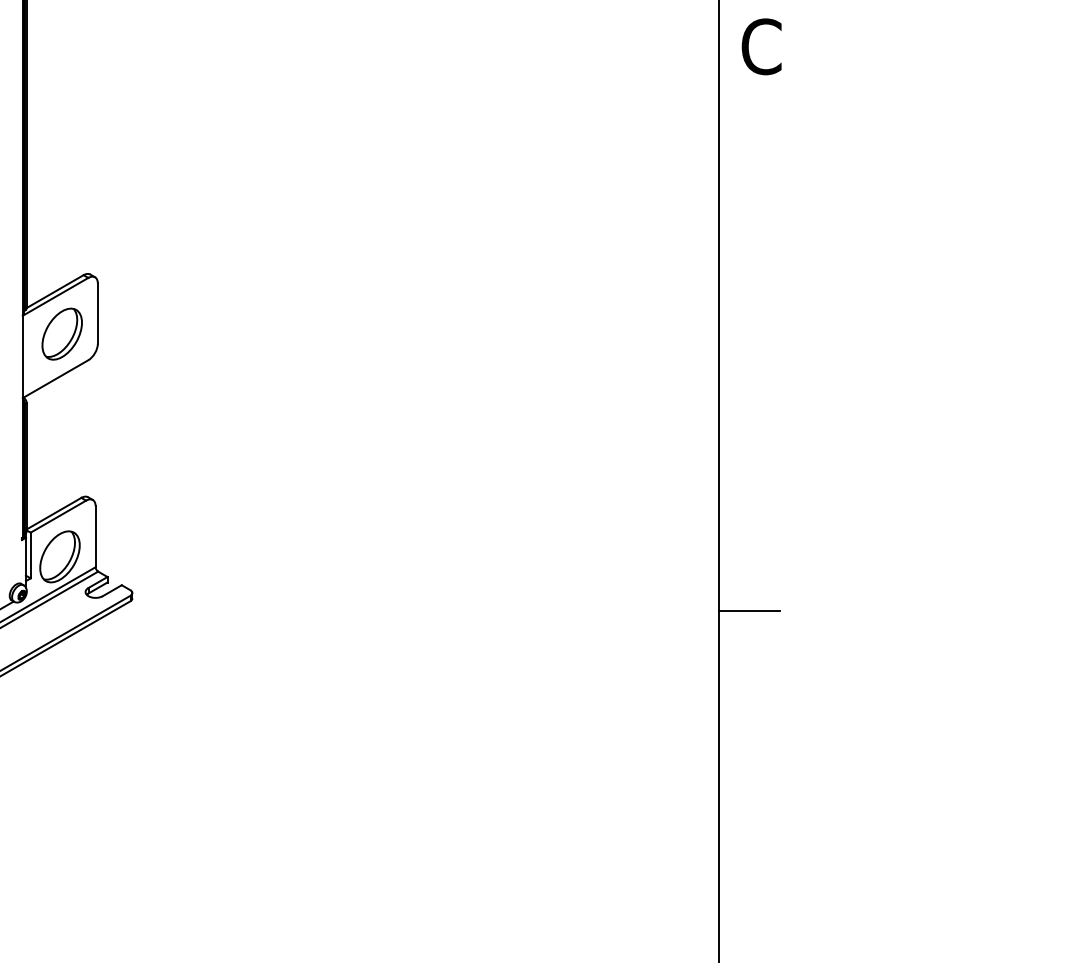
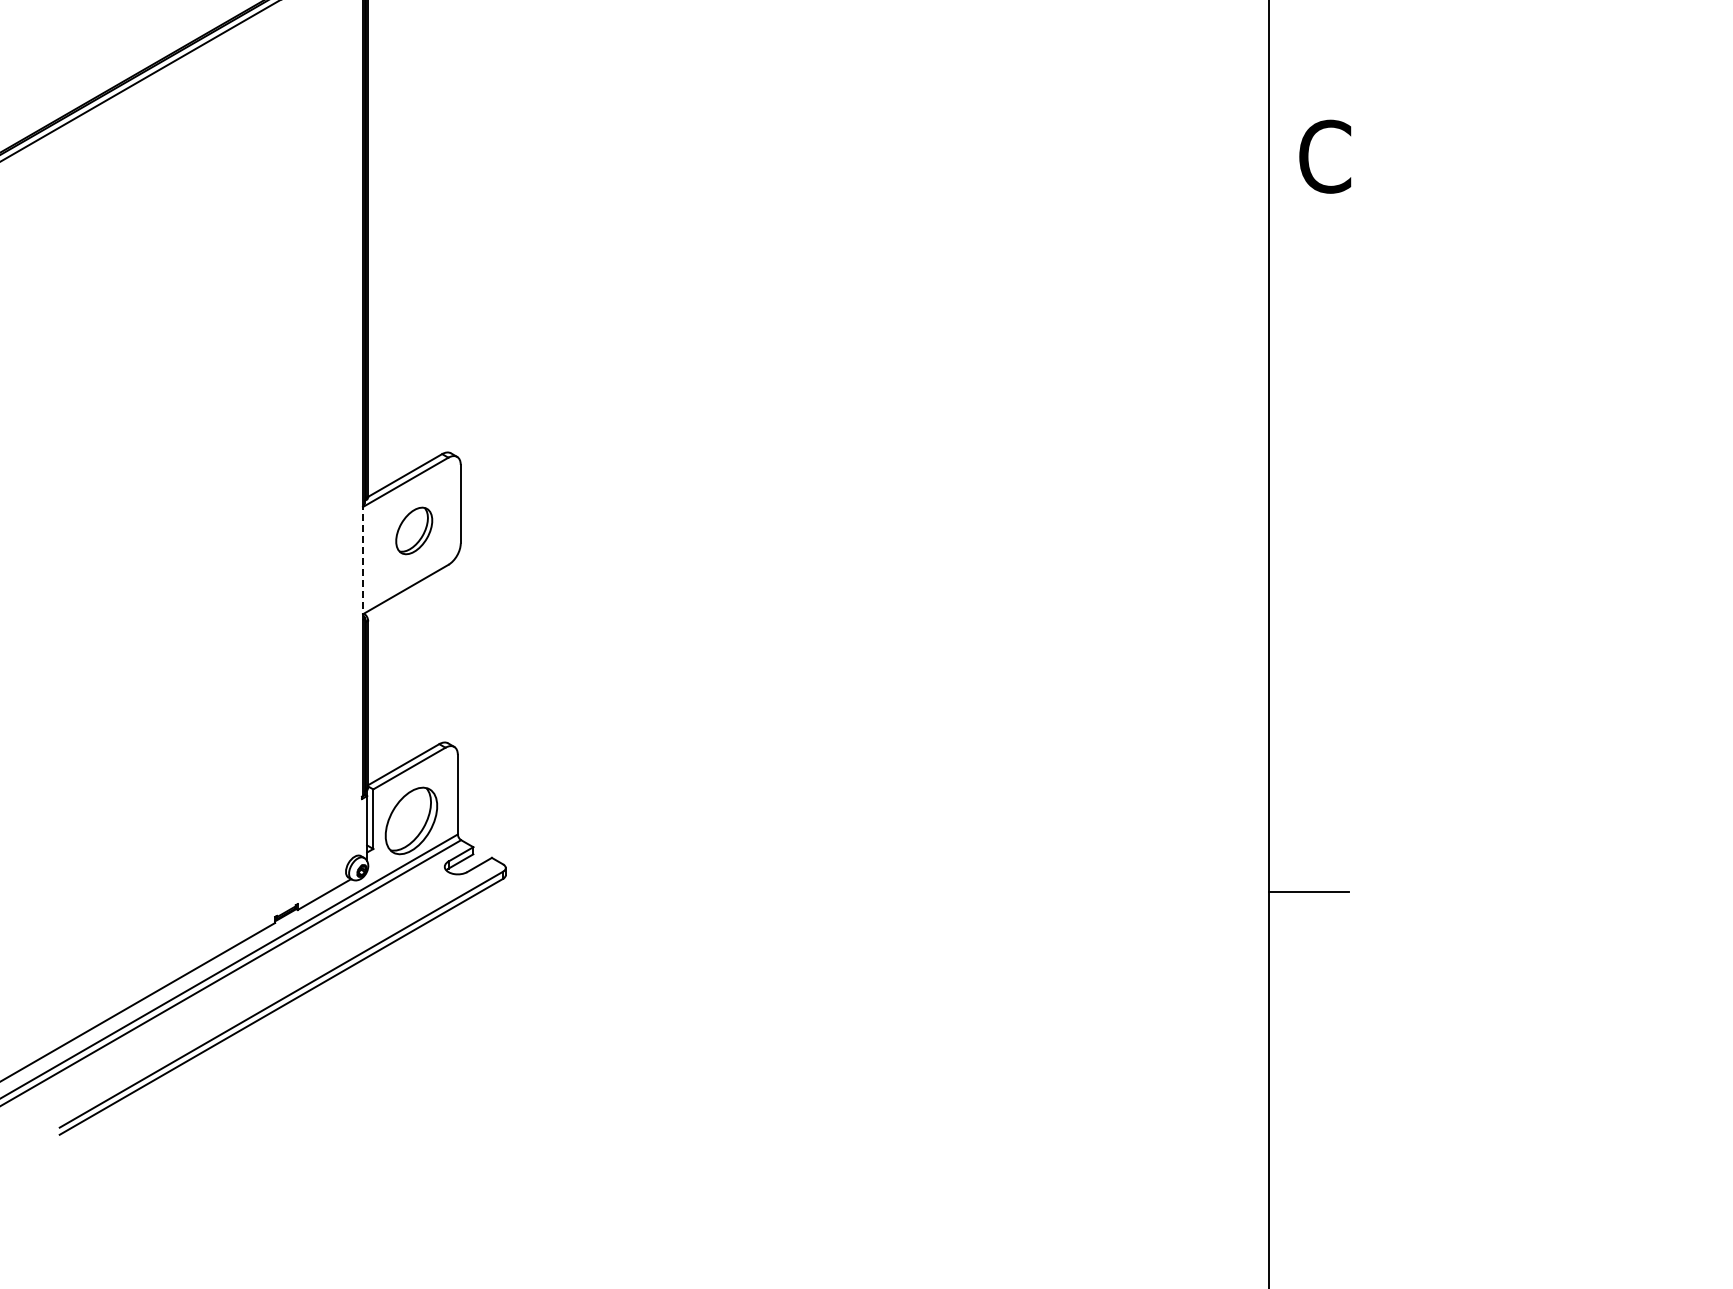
part: (61, 333) -> (413, 530), size x0.7
line: (23, 358) -> (363, 562), solid -> dashed

